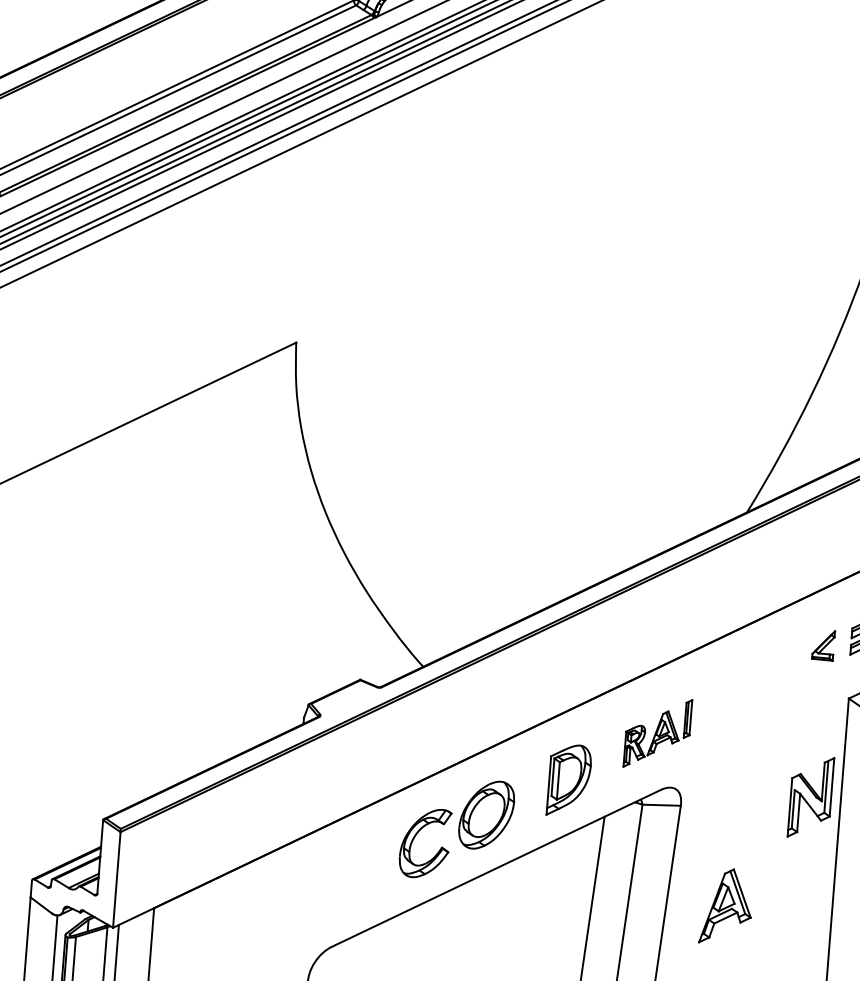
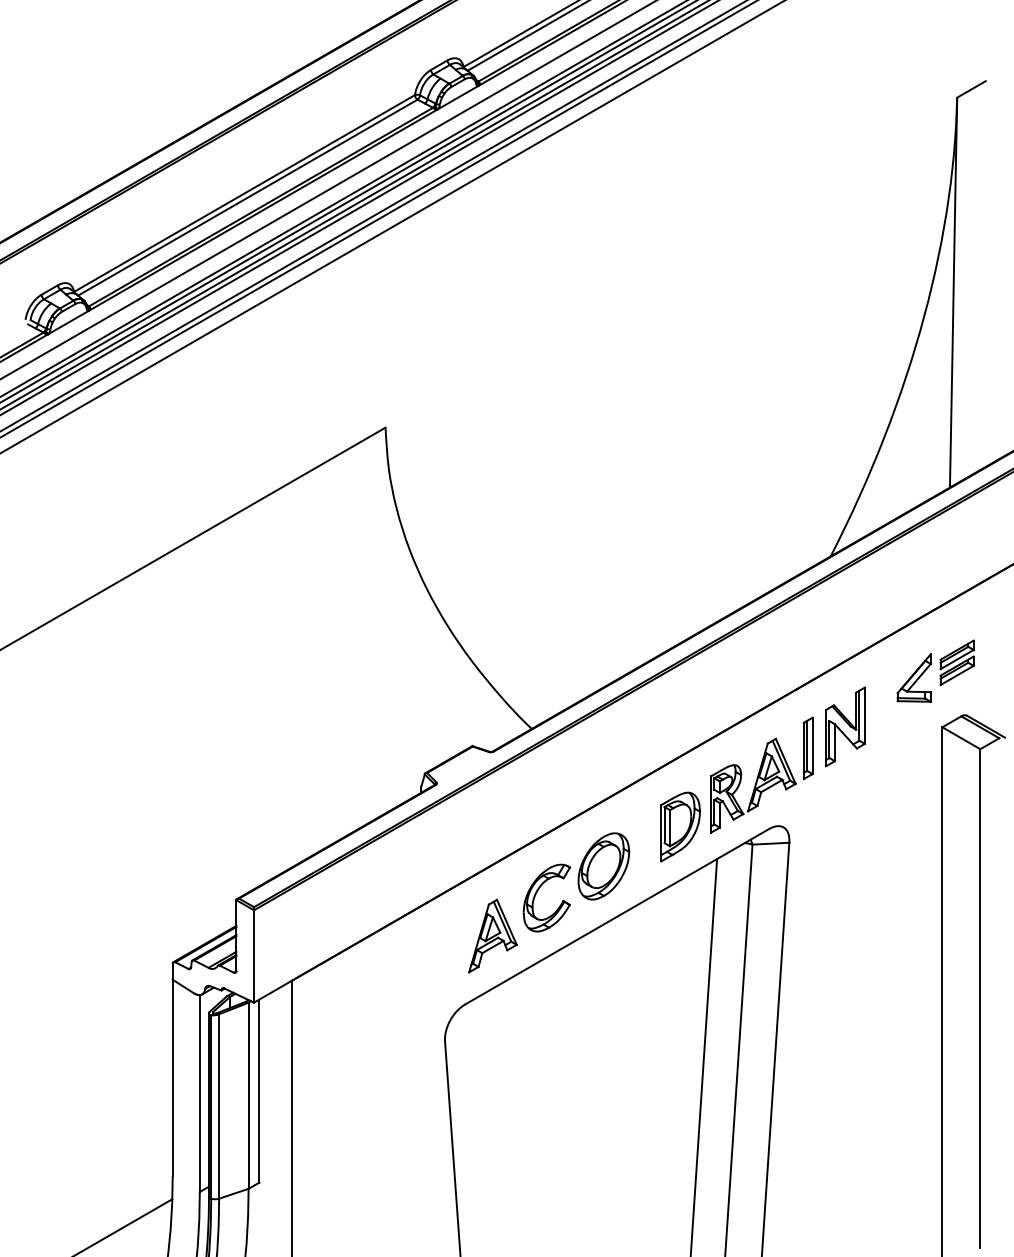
part: (822, 644) -> (913, 677), size x1.67
part: (657, 732) -> (761, 774), size x1.67
part: (810, 796) -> (845, 726), moved
part: (726, 906) -> (492, 935), moved

